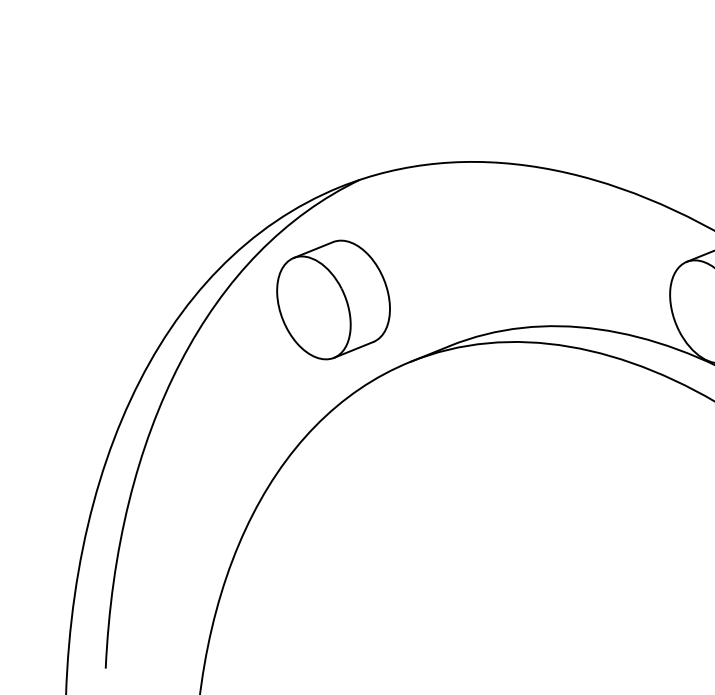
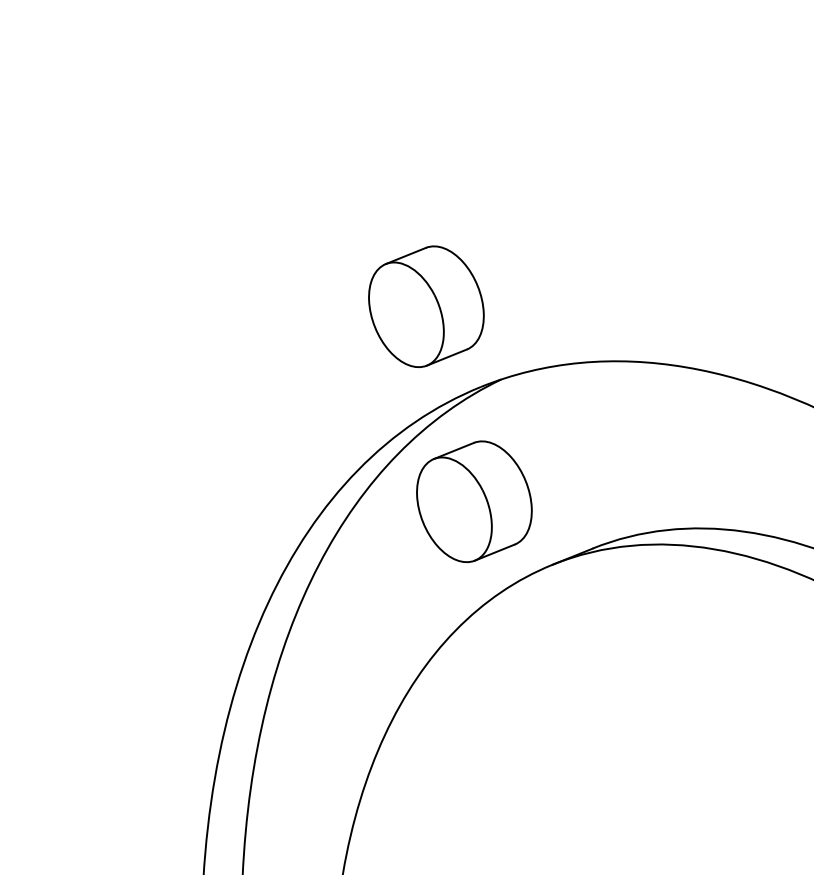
part: (286, 108) -> (426, 306), added

